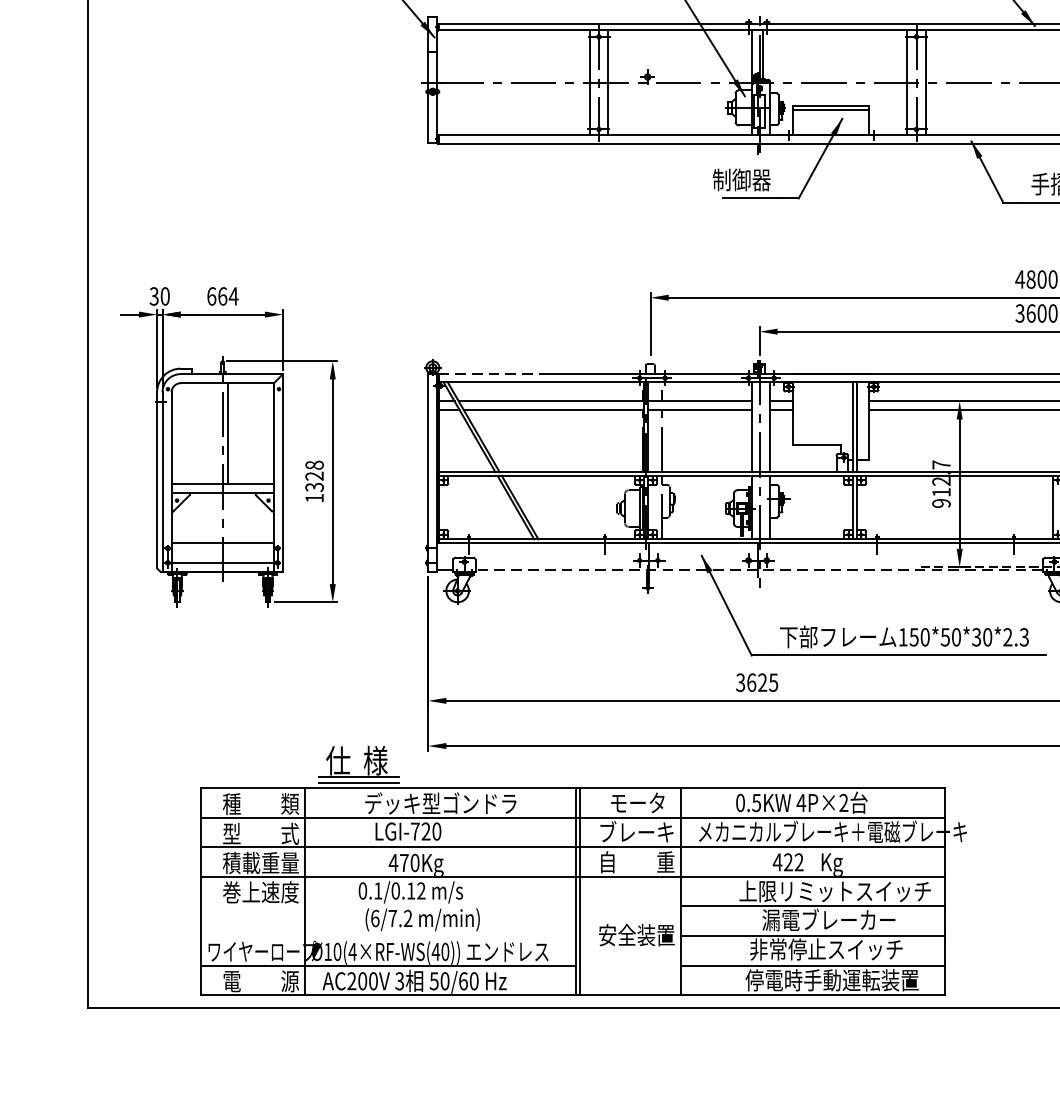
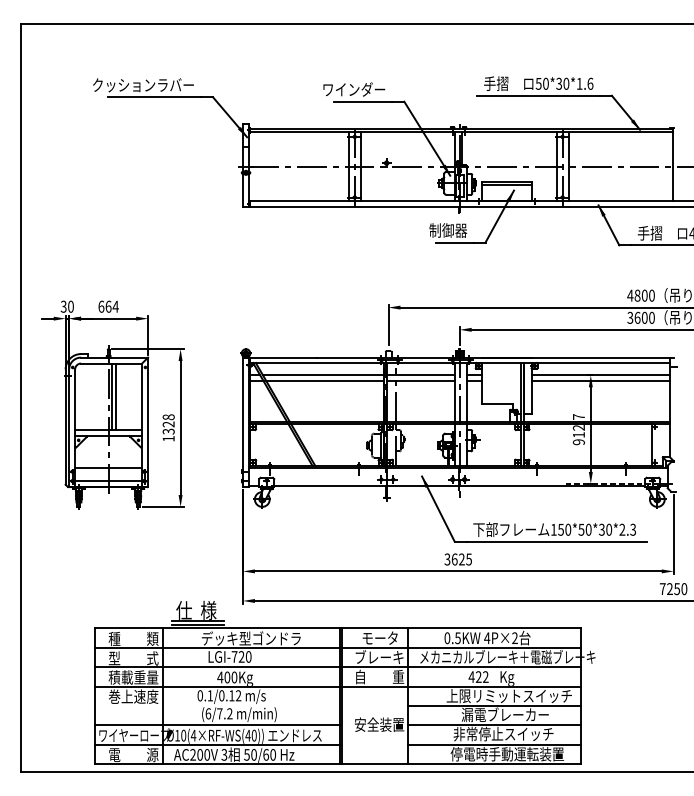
line: (490, 373) -> (283, 357), dashed -> solid
line: (233, 433) -> (115, 396), added
line: (759, 569) -> (459, 485), dashed -> solid
text: (404, 862) -> (227, 677), 470Kg -> 400Kg
line: (387, 936) -> (216, 725), added

